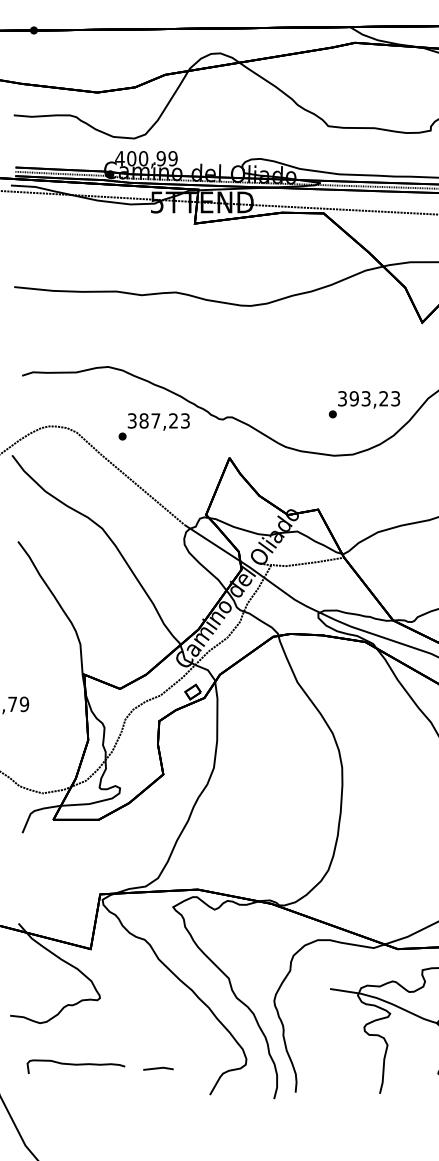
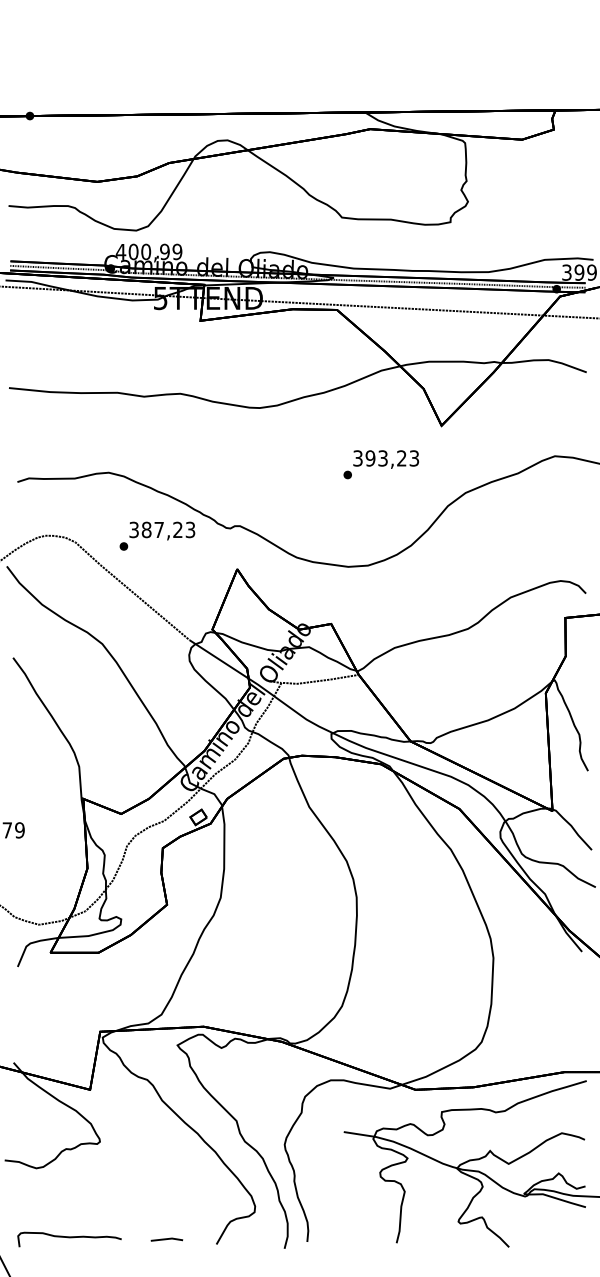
text: (363, 404) -> (380, 464), moved
curve: (75, 1065) -> (69, 1238), moved
line: (158, 1068) -> (166, 1239), moved

